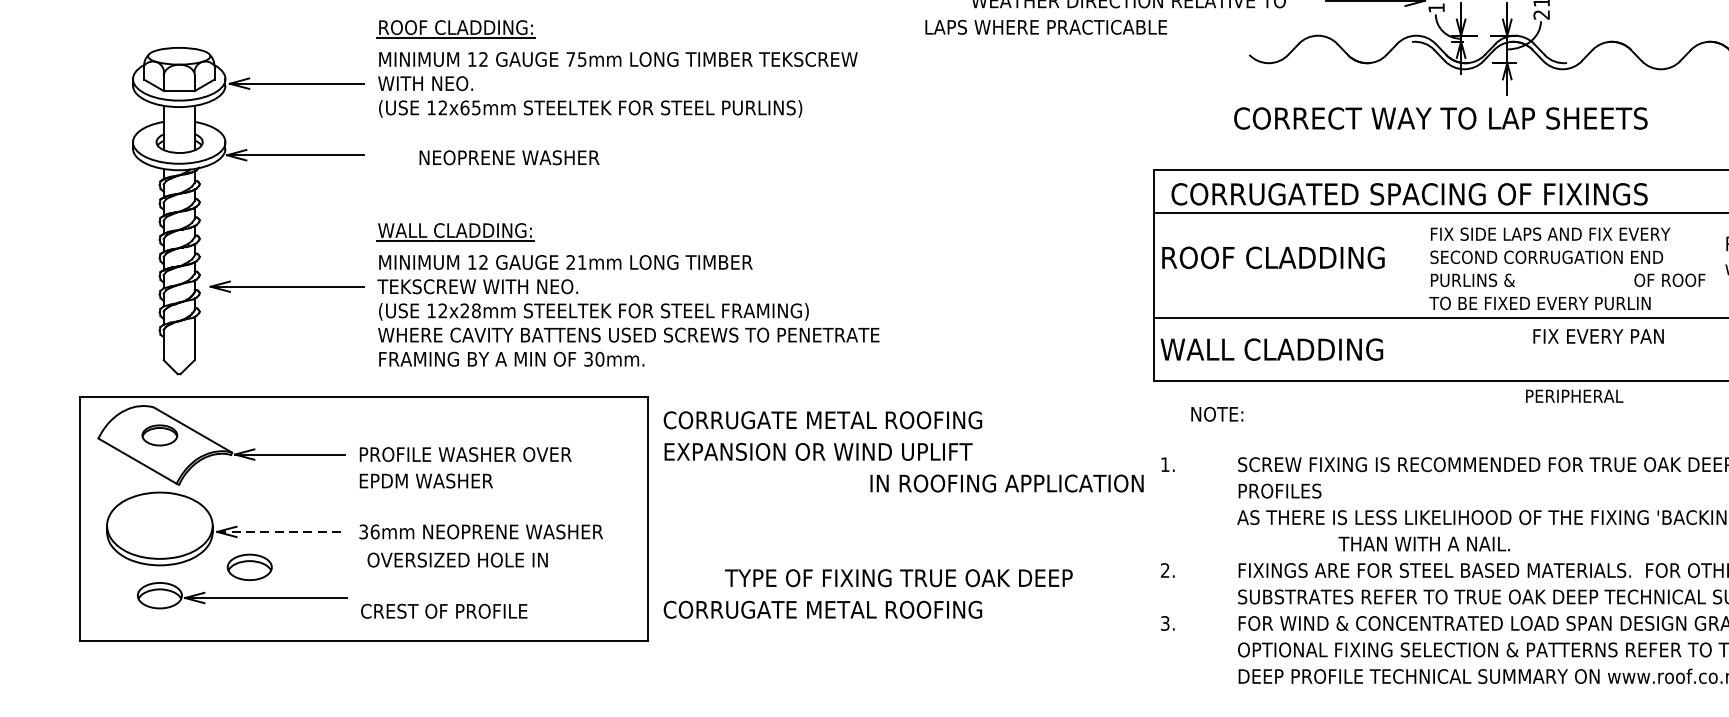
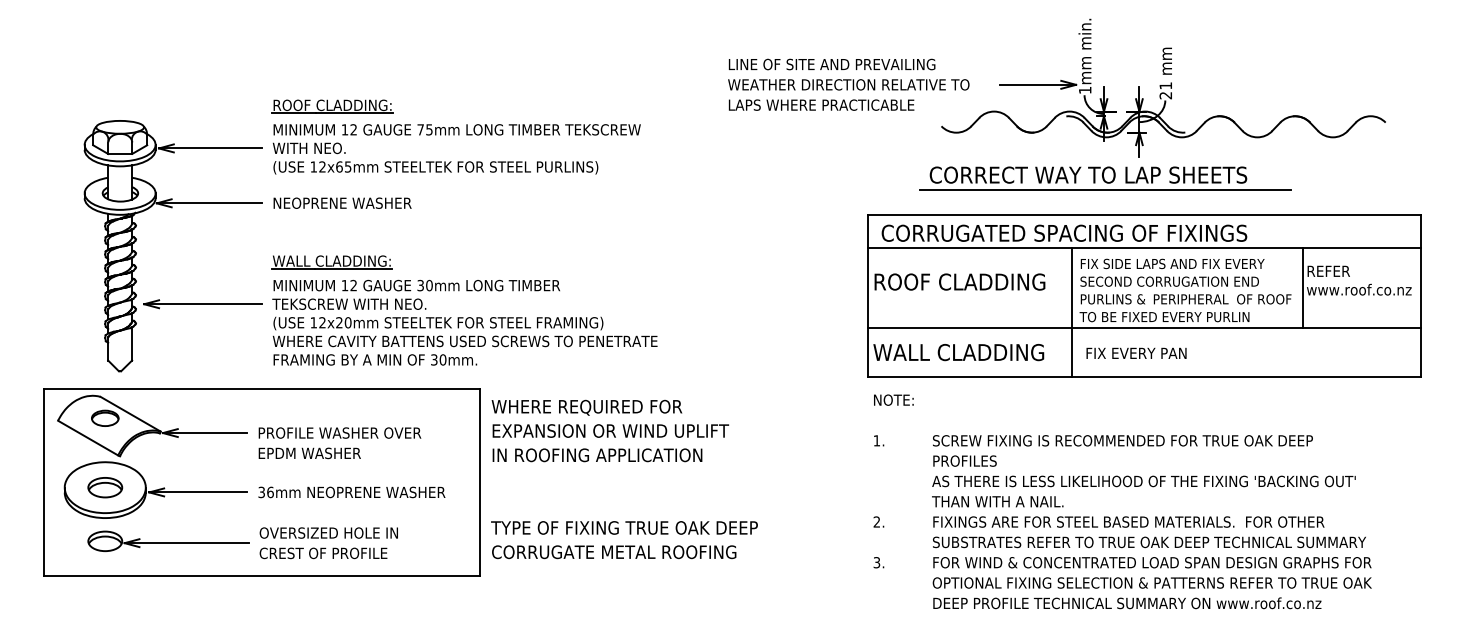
text: (1046, 26) -> (821, 104), moved
line: (1463, 138) -> (1105, 190), added
text: (509, 156) -> (342, 202), moved
text: (575, 262) -> (424, 285), 21mm -> 30mm
line: (1719, 264) -> (1302, 287), added
line: (1418, 296) -> (1071, 311), added
text: (475, 310) -> (347, 322), 12x28mm -> 12x20mm
text: (1598, 335) -> (1136, 352), moved
text: (1573, 396) -> (1190, 299), moved
text: (1216, 413) -> (893, 399), moved
text: (822, 421) -> (613, 407), CORRUGATE METAL ROOFING -> WHERE REQUIRED FOR
text: (1007, 483) -> (597, 455), moved
line: (281, 532) -> (198, 492), dashed -> solid
text: (1423, 543) -> (997, 501), moved
text: (457, 559) -> (328, 532), moved
part: (250, 567) -> (105, 487), moved
text: (898, 577) -> (624, 527), moved

